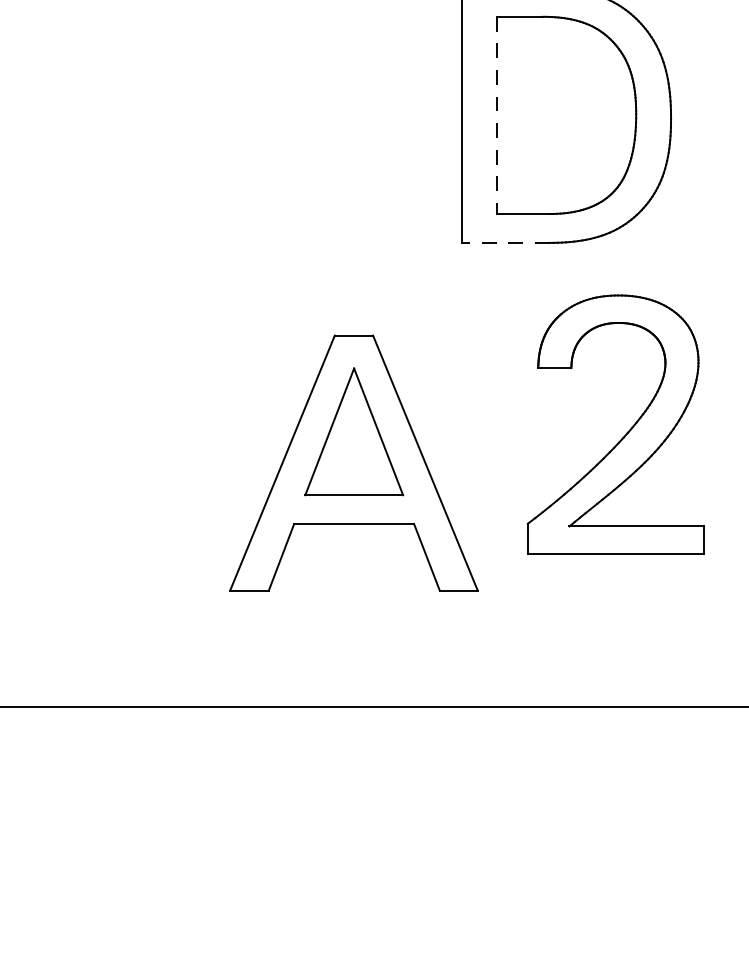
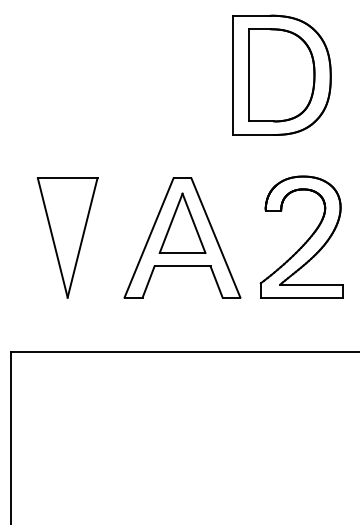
line: (497, 115) -> (249, 75), dashed -> solid
line: (503, 241) -> (252, 134), dashed -> solid
part: (625, 432) -> (306, 240), moved
part: (108, 462) -> (67, 237), added

